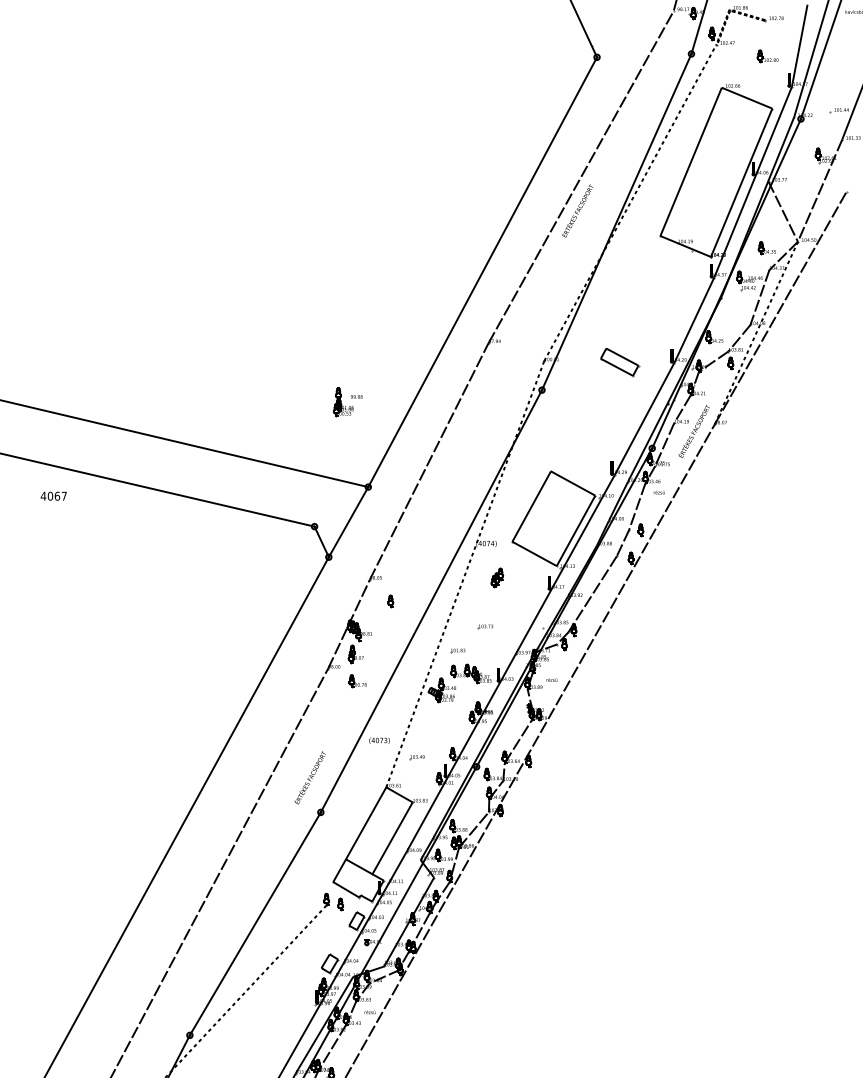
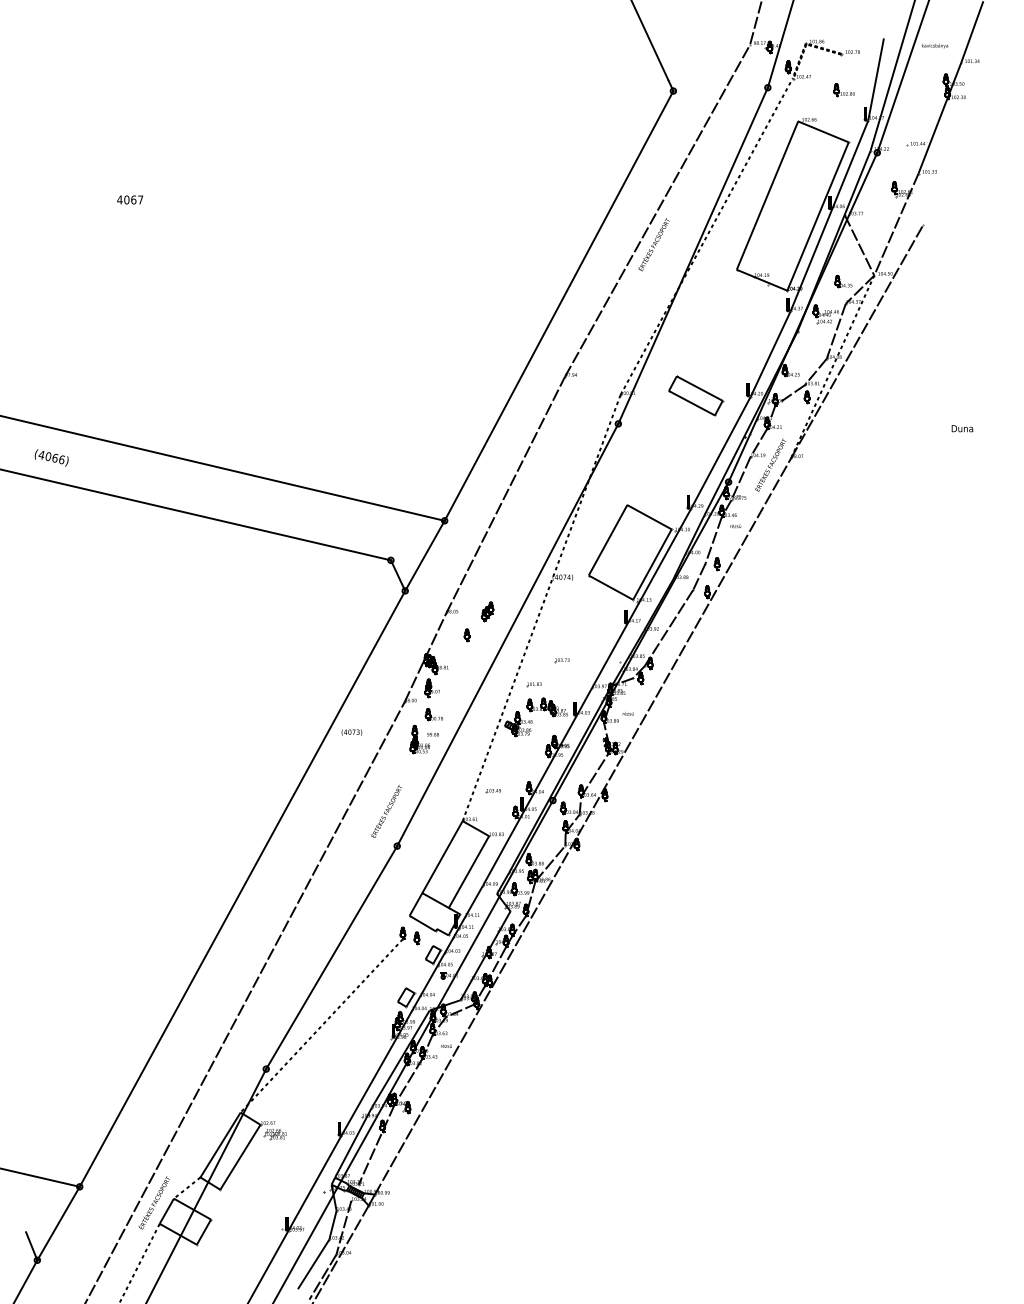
part: (620, 361) -> (696, 395), size x1.43
part: (347, 401) -> (423, 739), moved
text: (53, 495) -> (129, 199), moved
part: (497, 577) -> (487, 611), moved
text: (379, 740) -> (351, 732), moved

